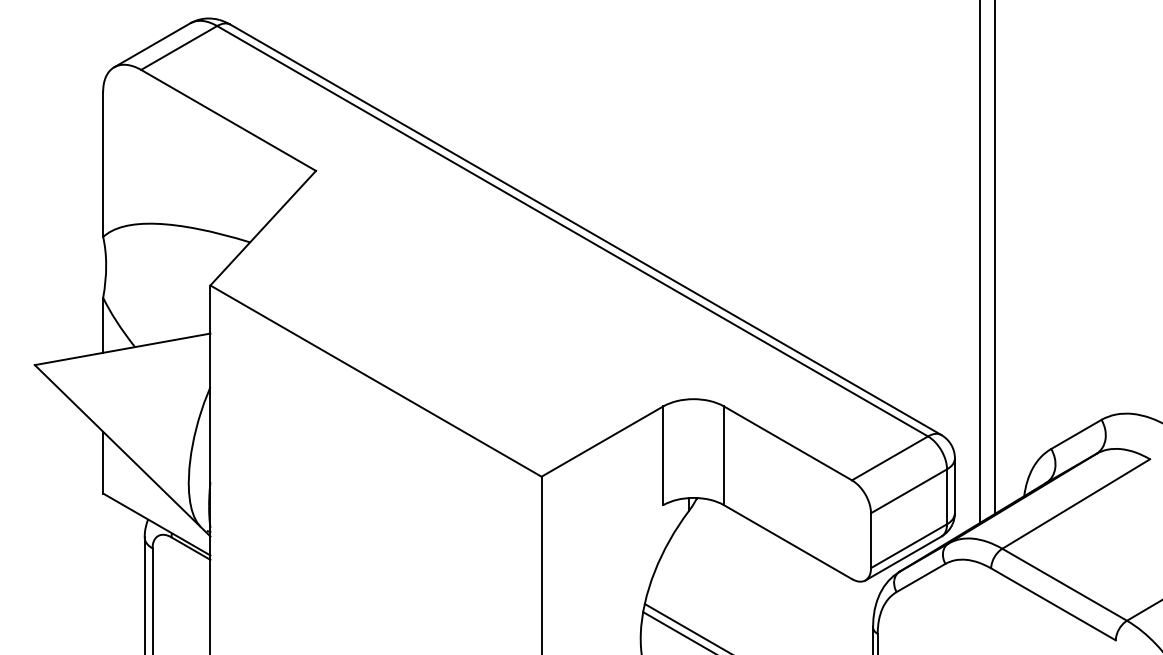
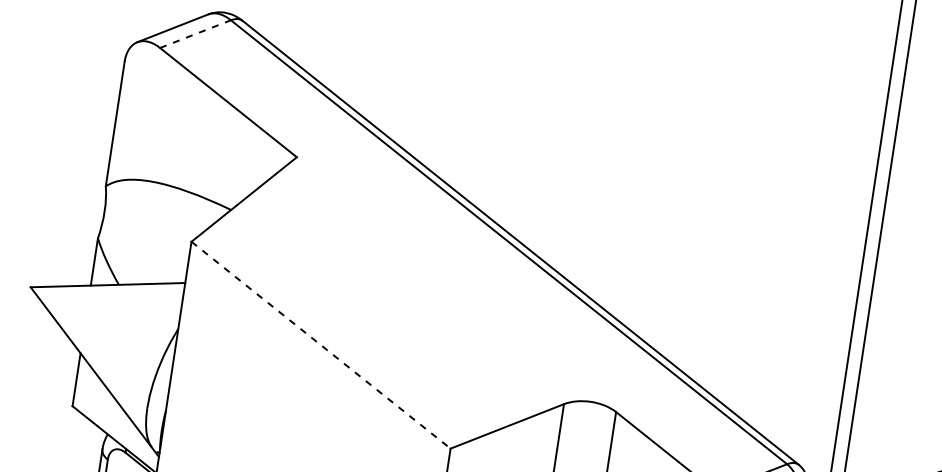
line: (179, 48) -> (195, 34), solid -> dashed
line: (376, 381) -> (321, 345), solid -> dashed

